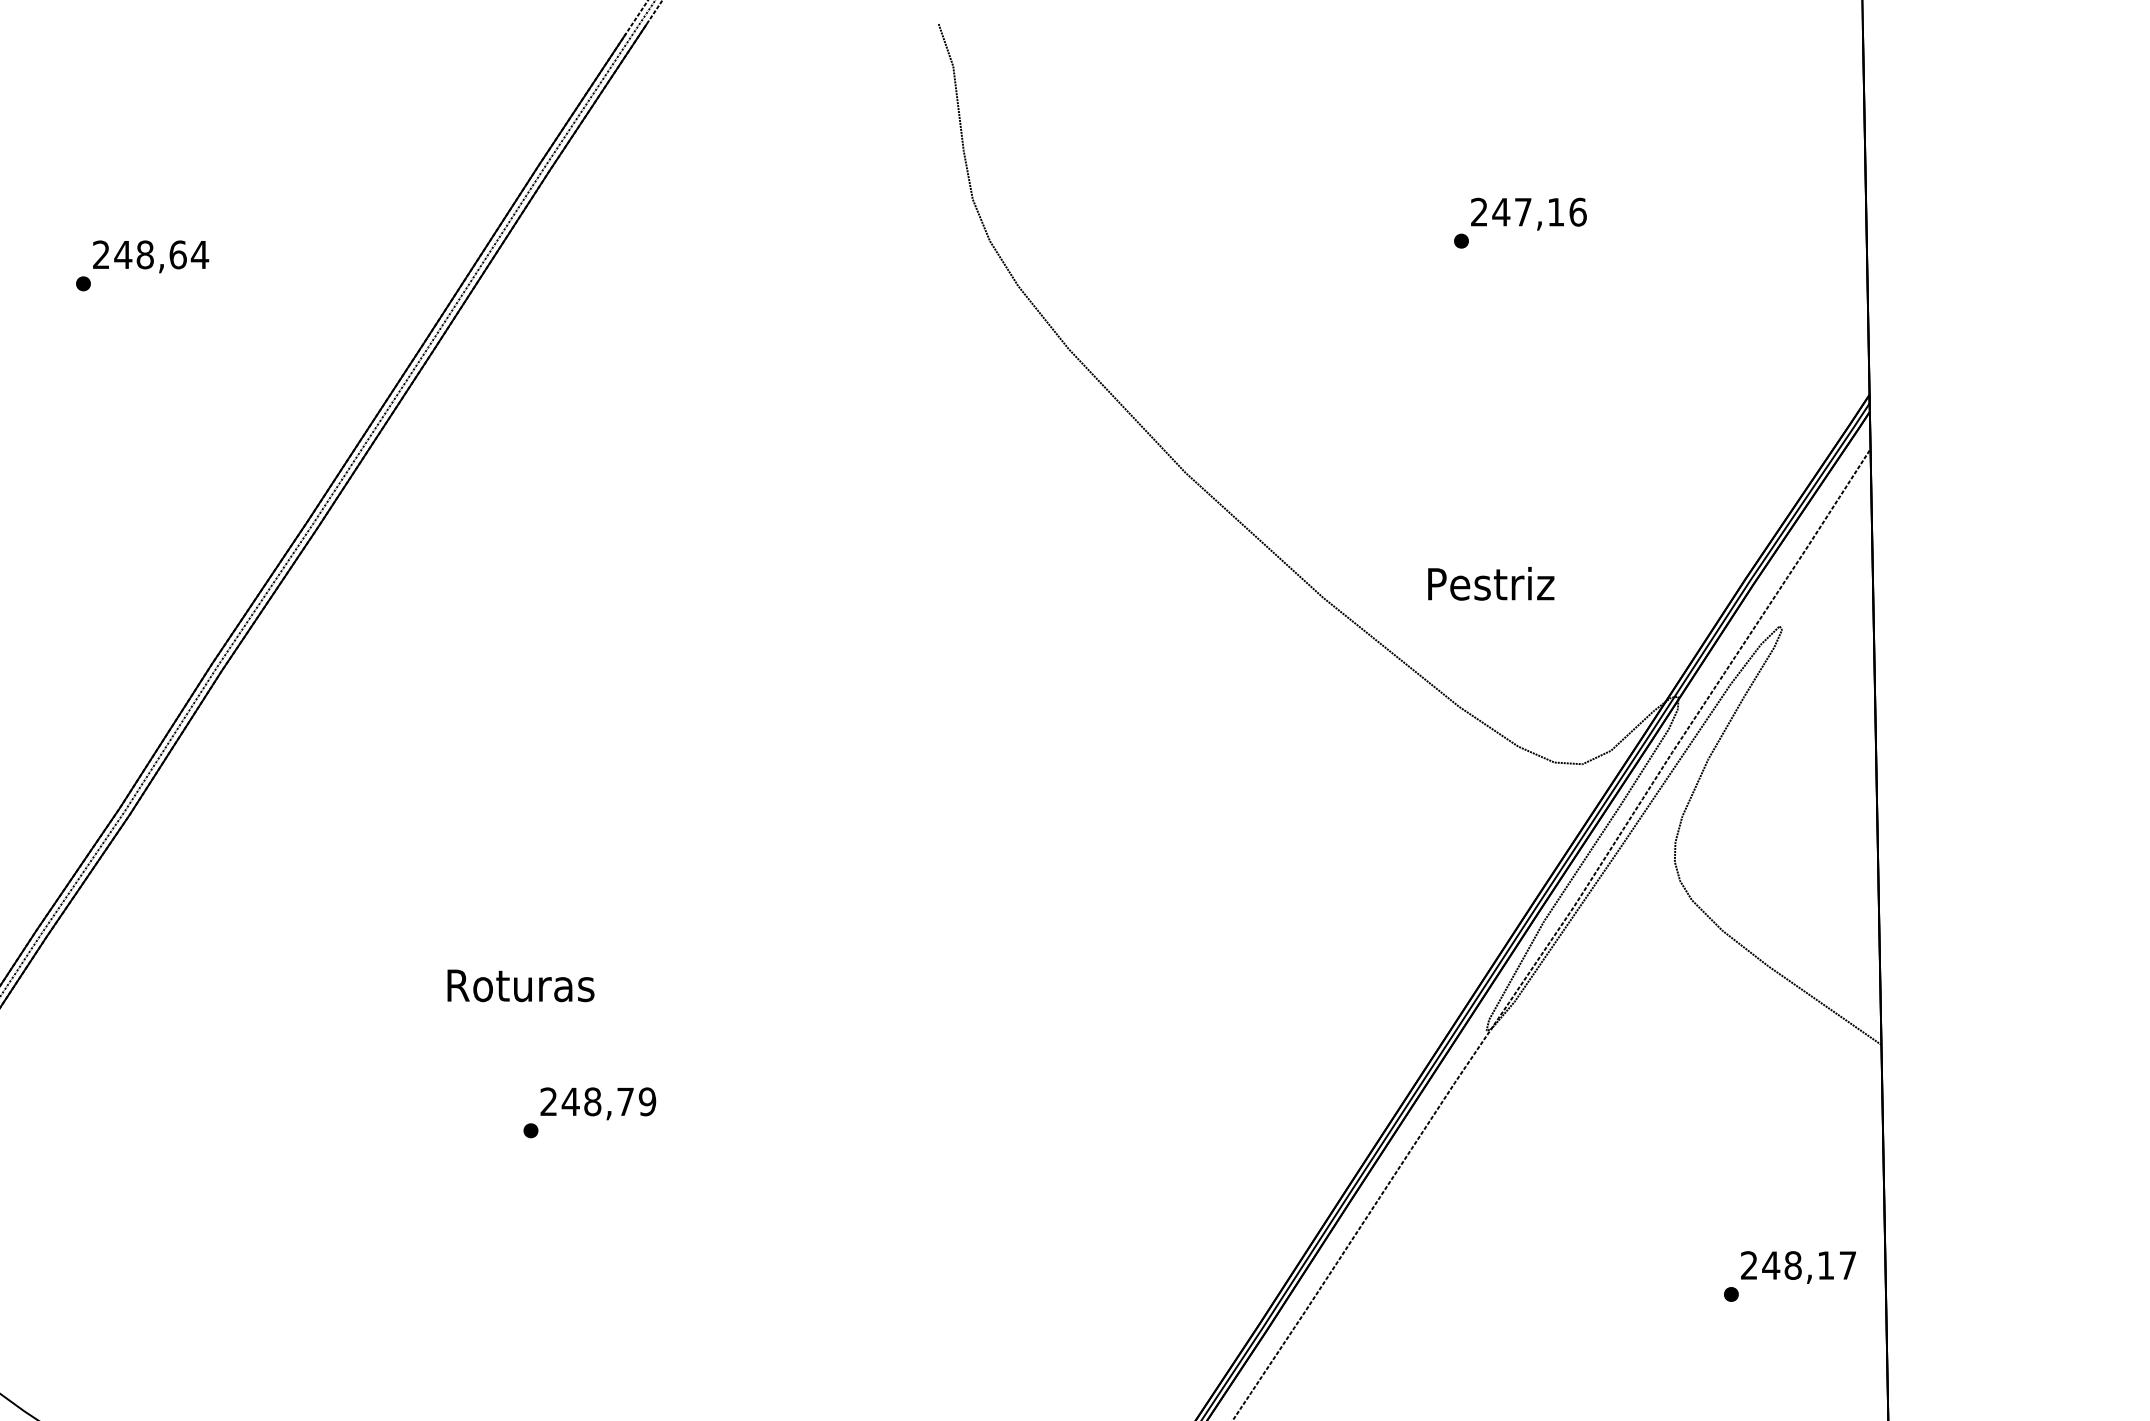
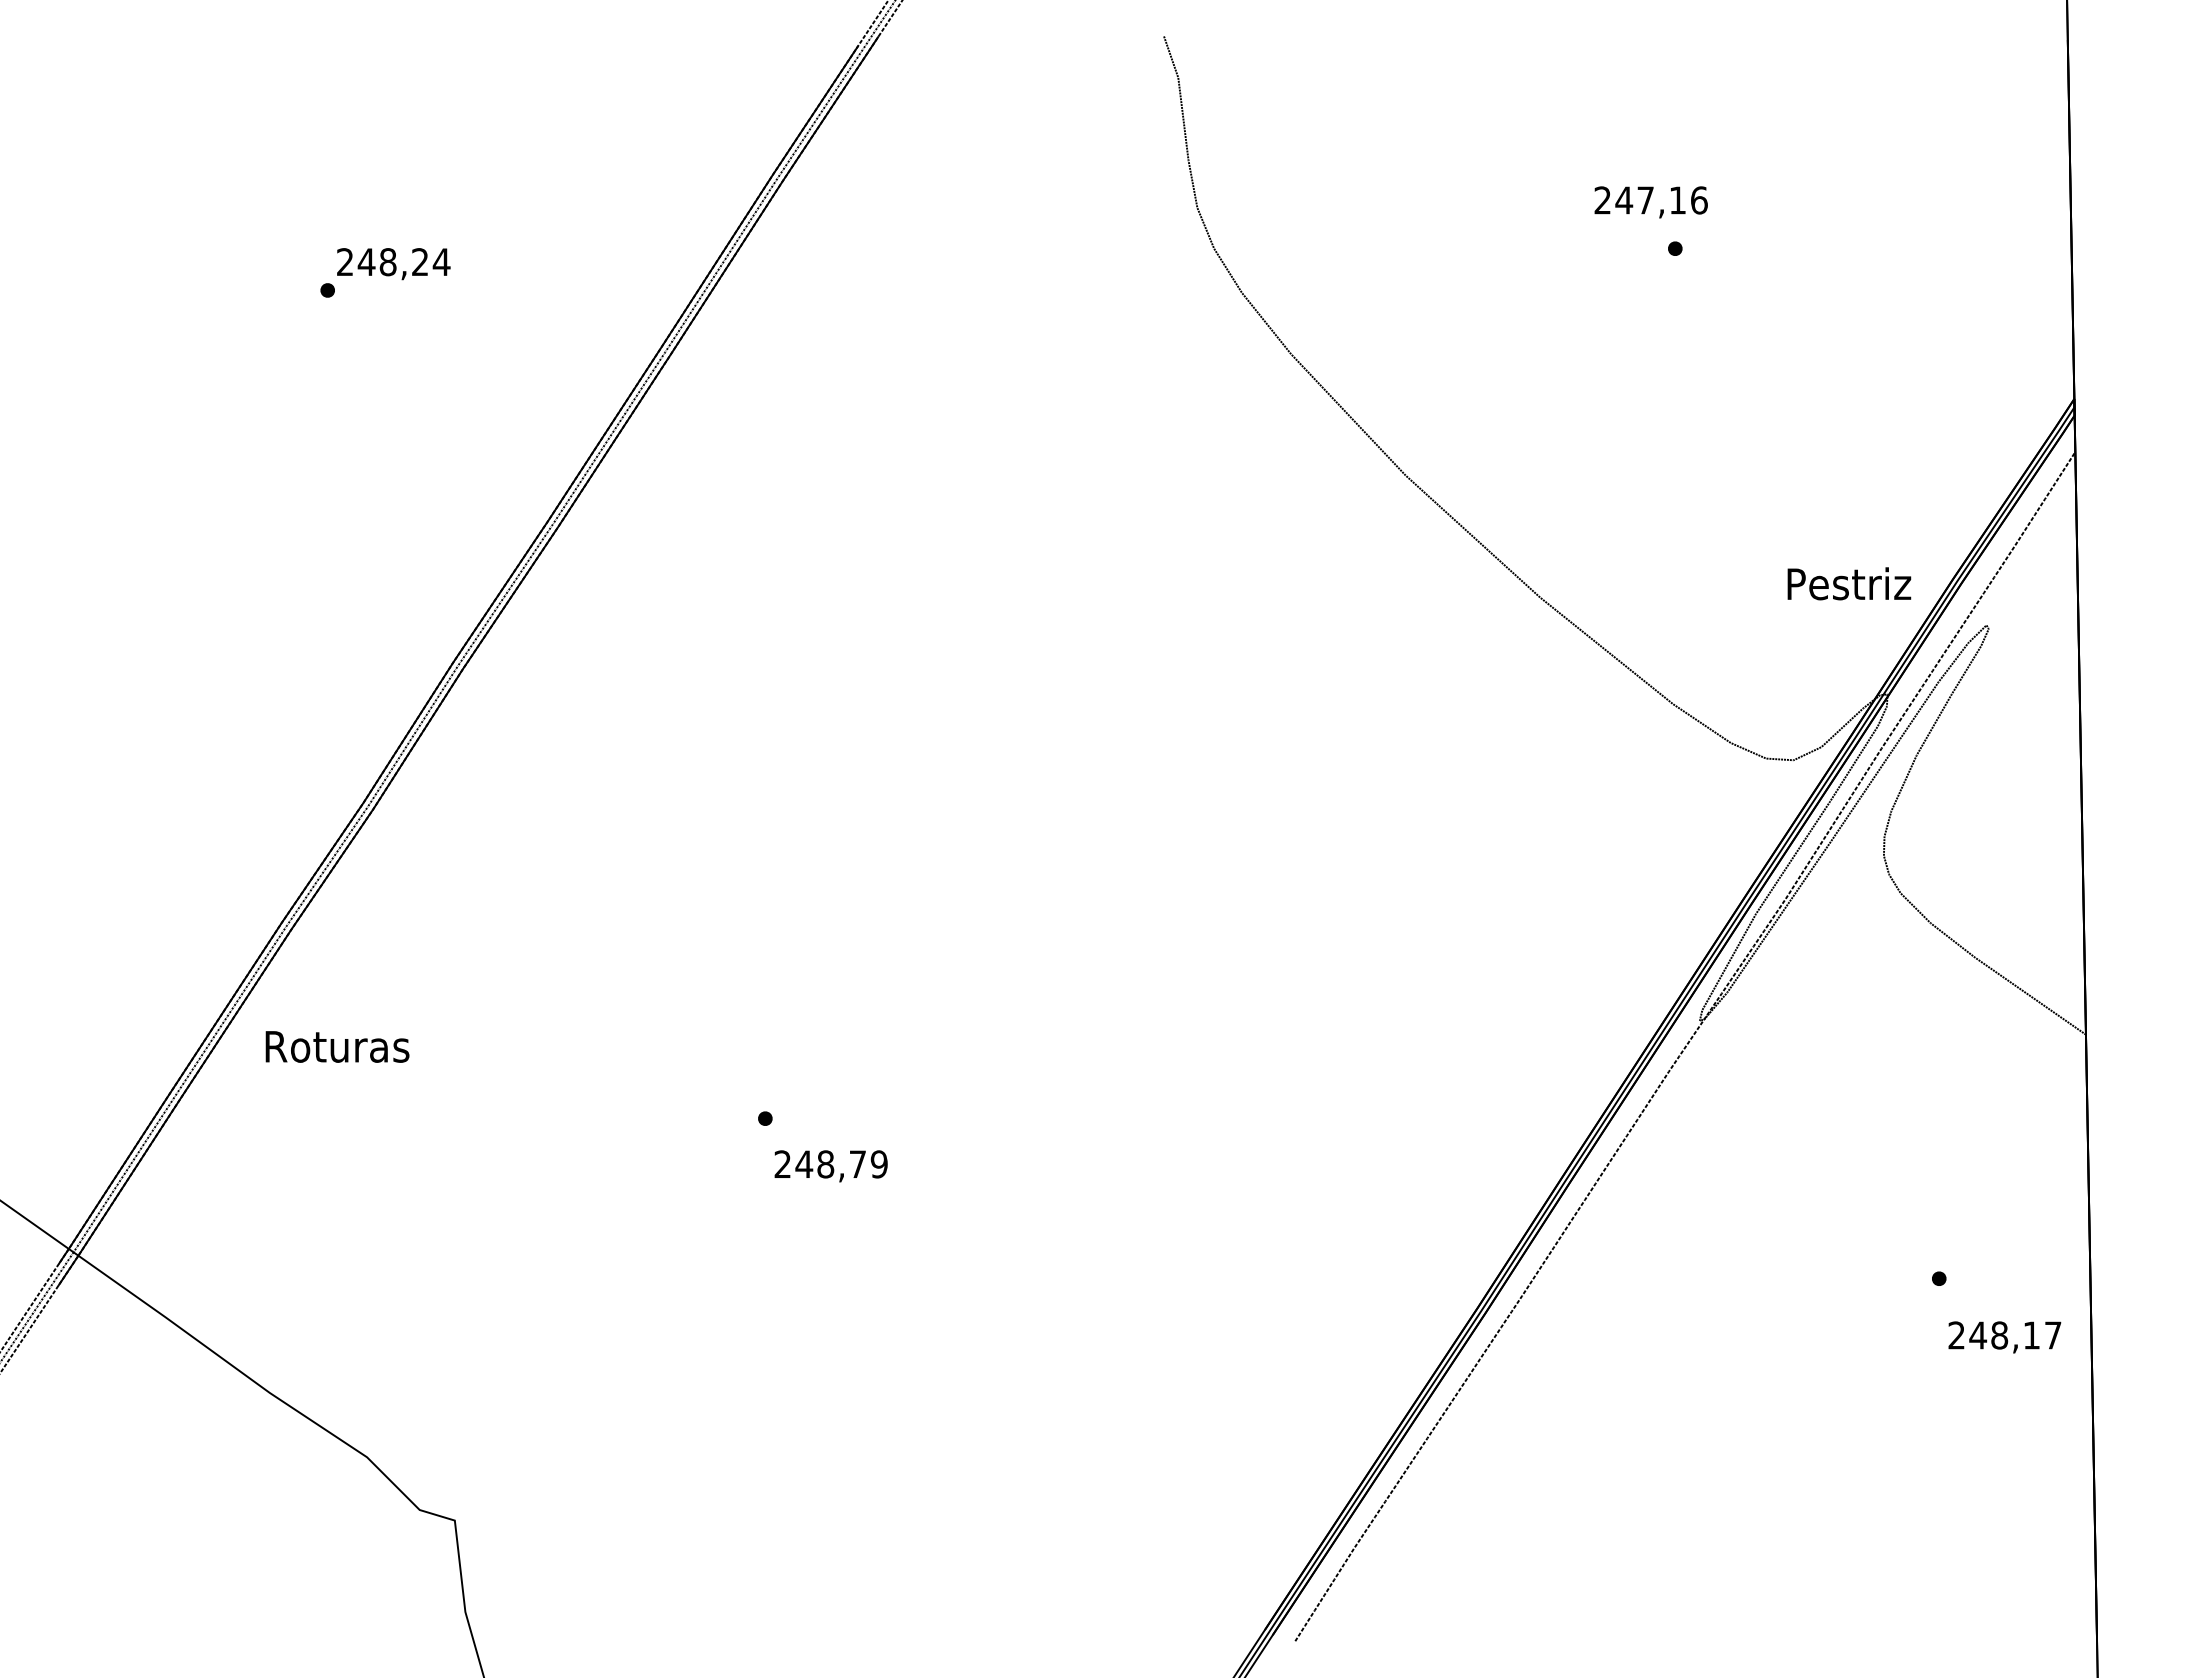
text: (1528, 214) -> (1650, 202), moved
text: (178, 255) -> (420, 262), 248,64 -> 248,24
text: (1491, 583) -> (1849, 583), moved
text: (520, 985) -> (337, 1046), moved
text: (597, 1103) -> (830, 1166), moved
text: (1798, 1267) -> (2004, 1337), moved

